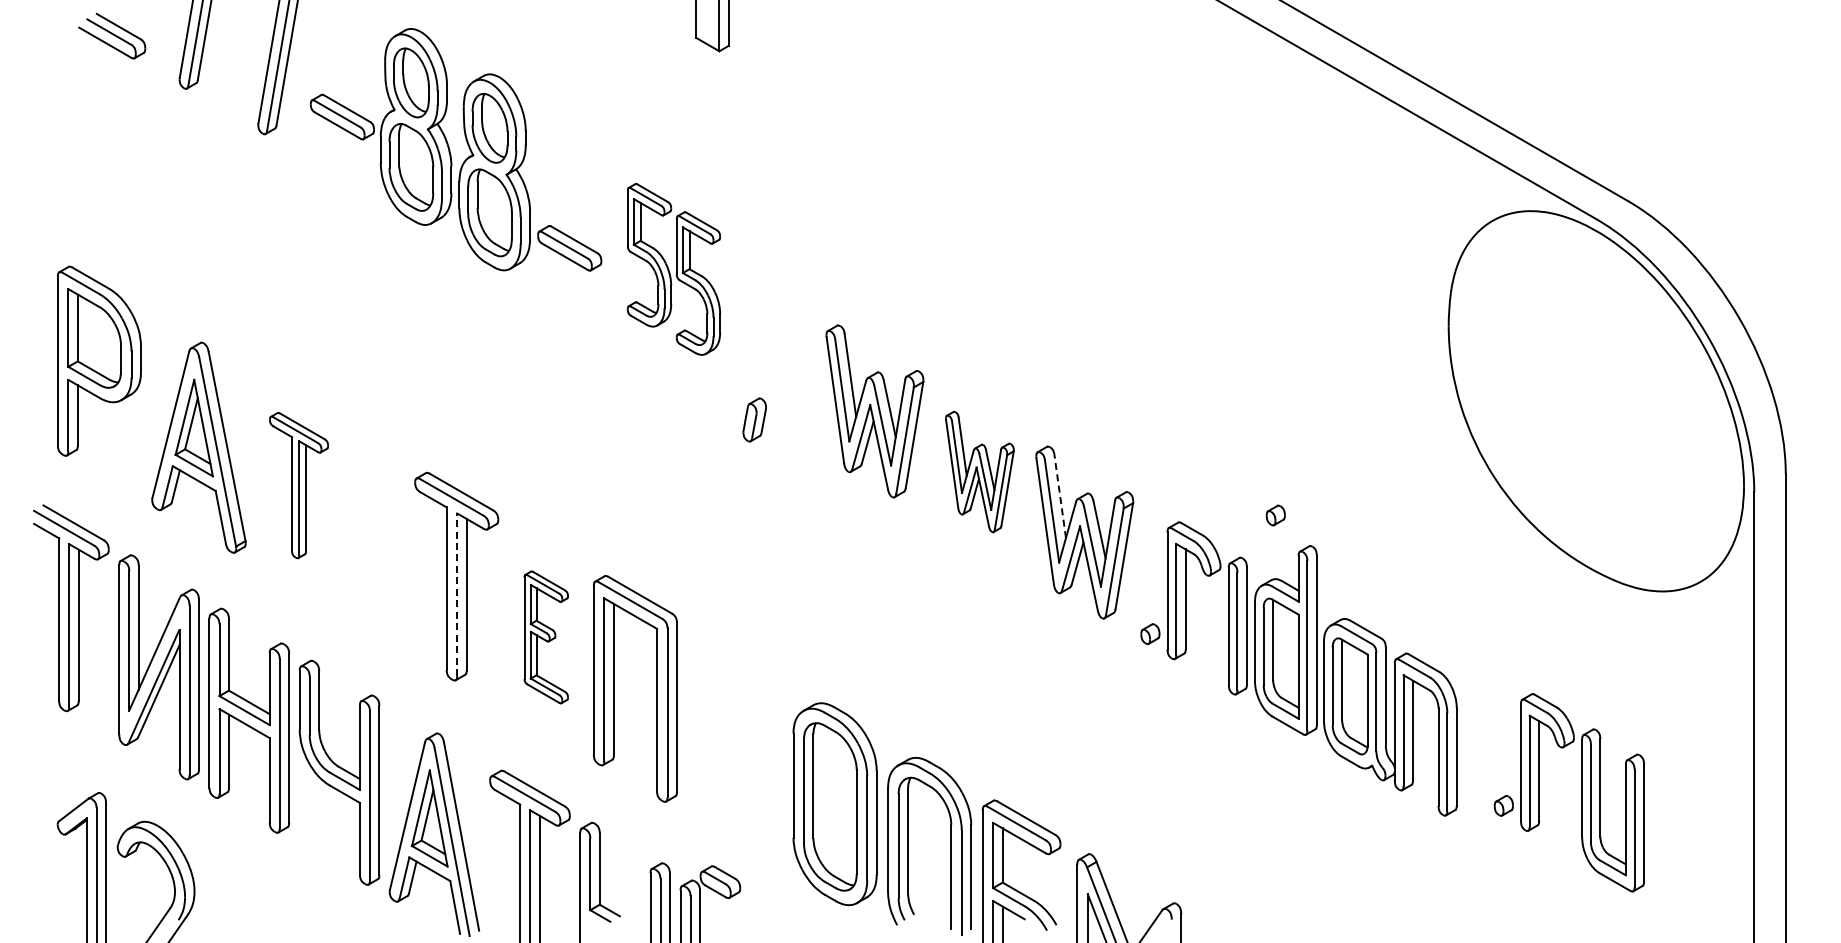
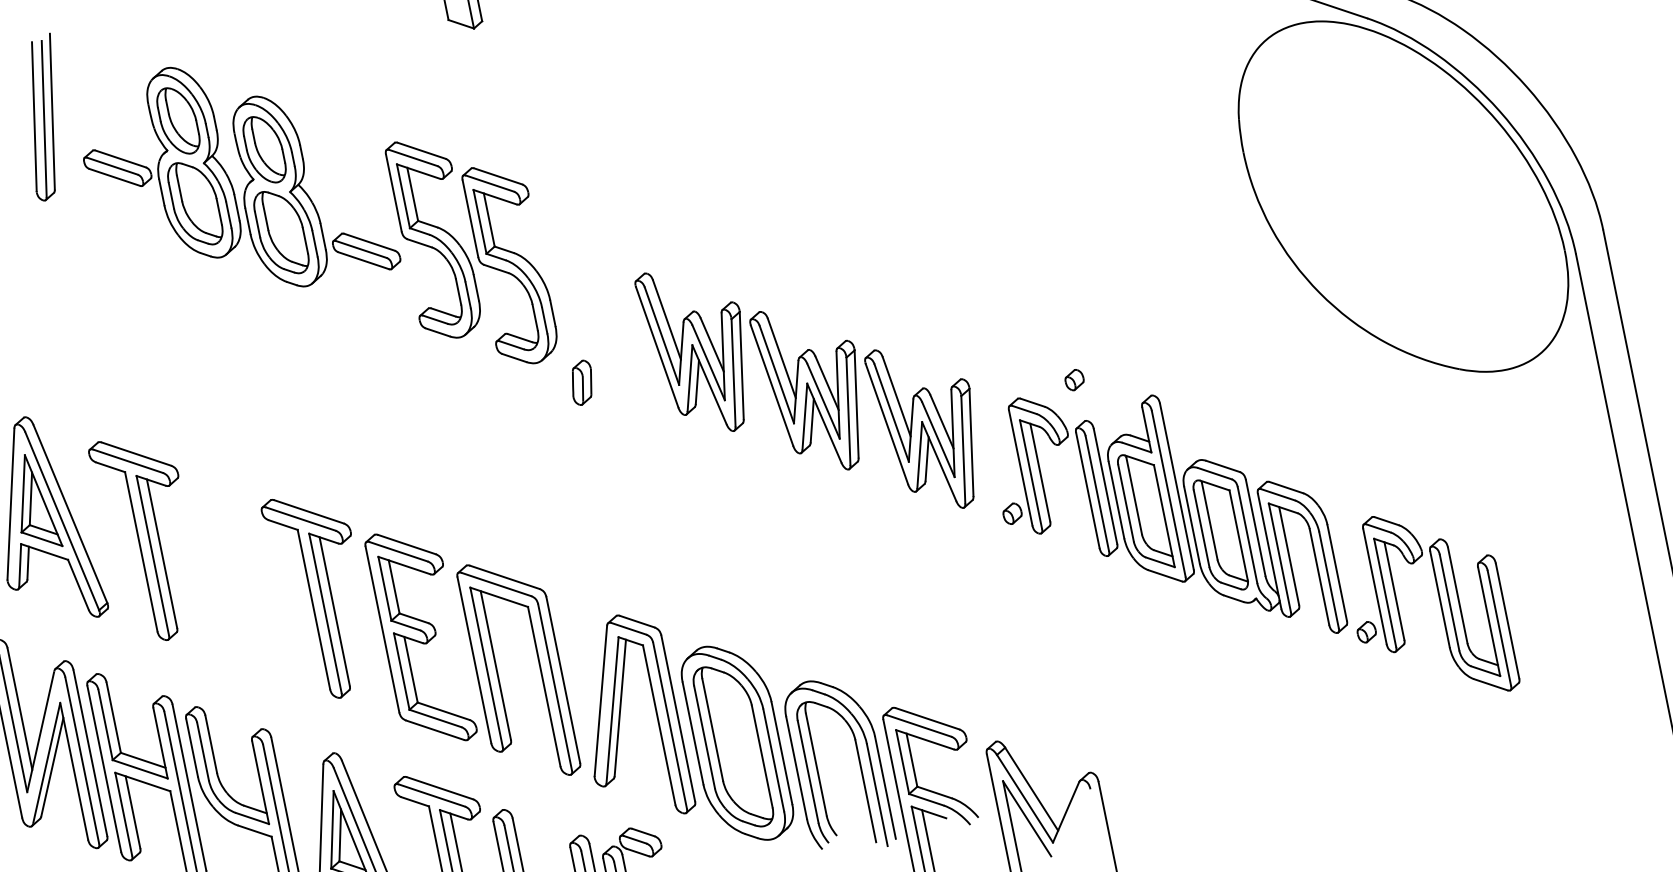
part: (673, 269) -> (472, 251), size x1.43
part: (979, 471) -> (812, 388), size x1.43
part: (298, 485) -> (148, 537), size x1.43
line: (1060, 496) -> (897, 396), dashed -> solid
part: (1275, 515) -> (1074, 380), moved
line: (457, 594) -> (325, 613), dashed -> solid
part: (546, 637) -> (421, 637), size x1.67
part: (725, 756) -> (620, 718), added
part: (1581, 792) -> (1440, 603), moved

